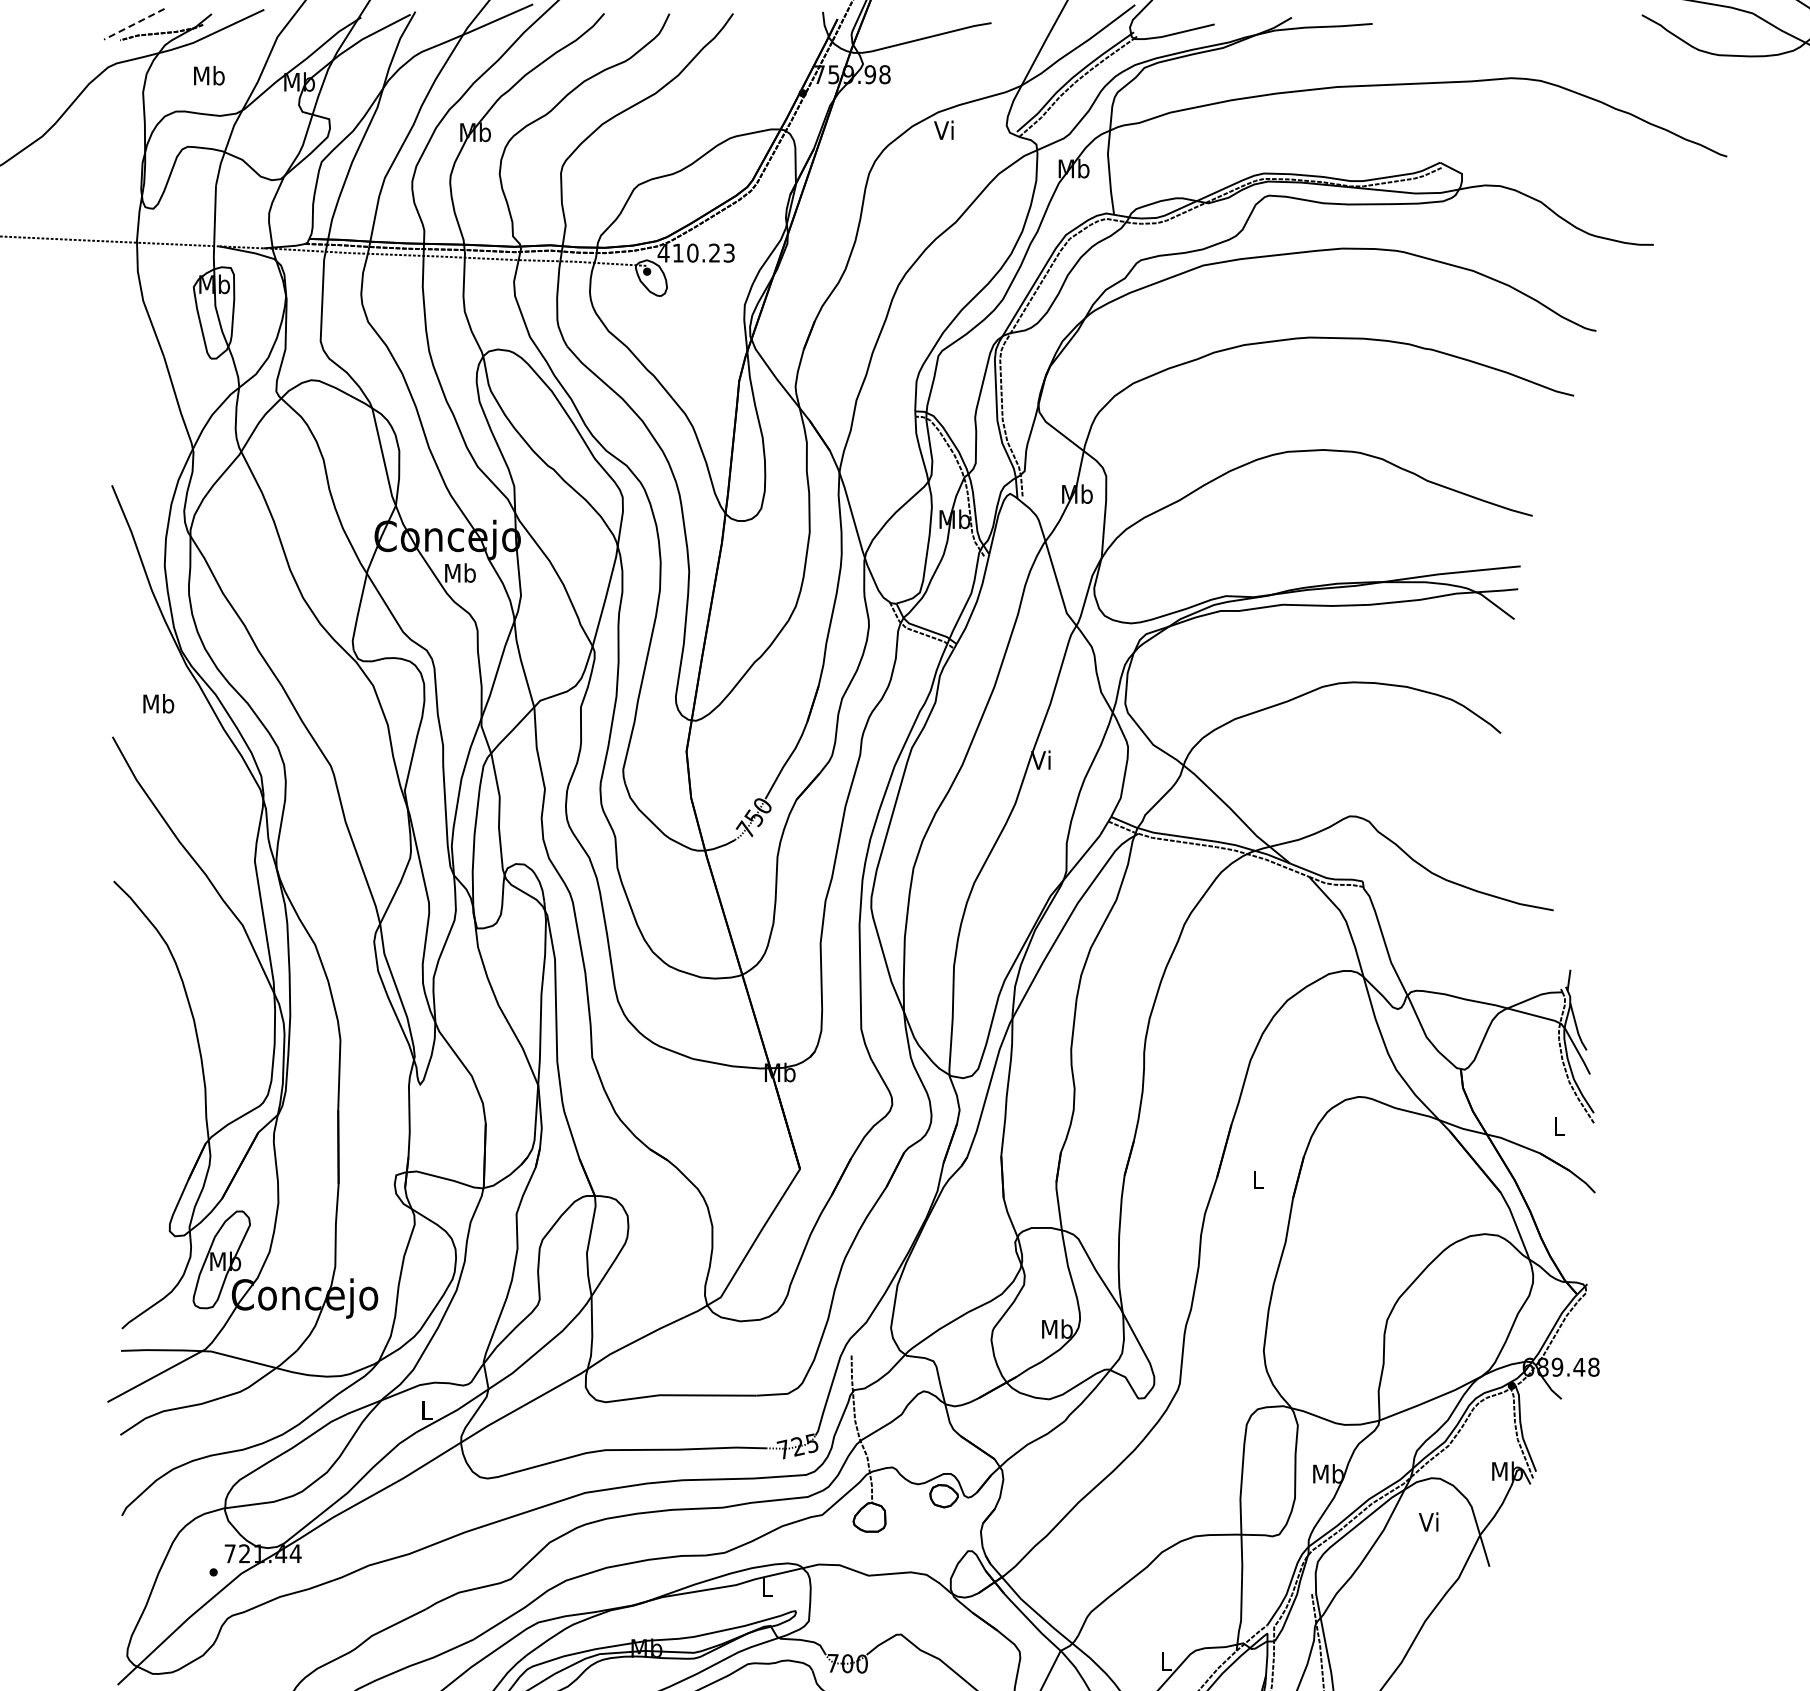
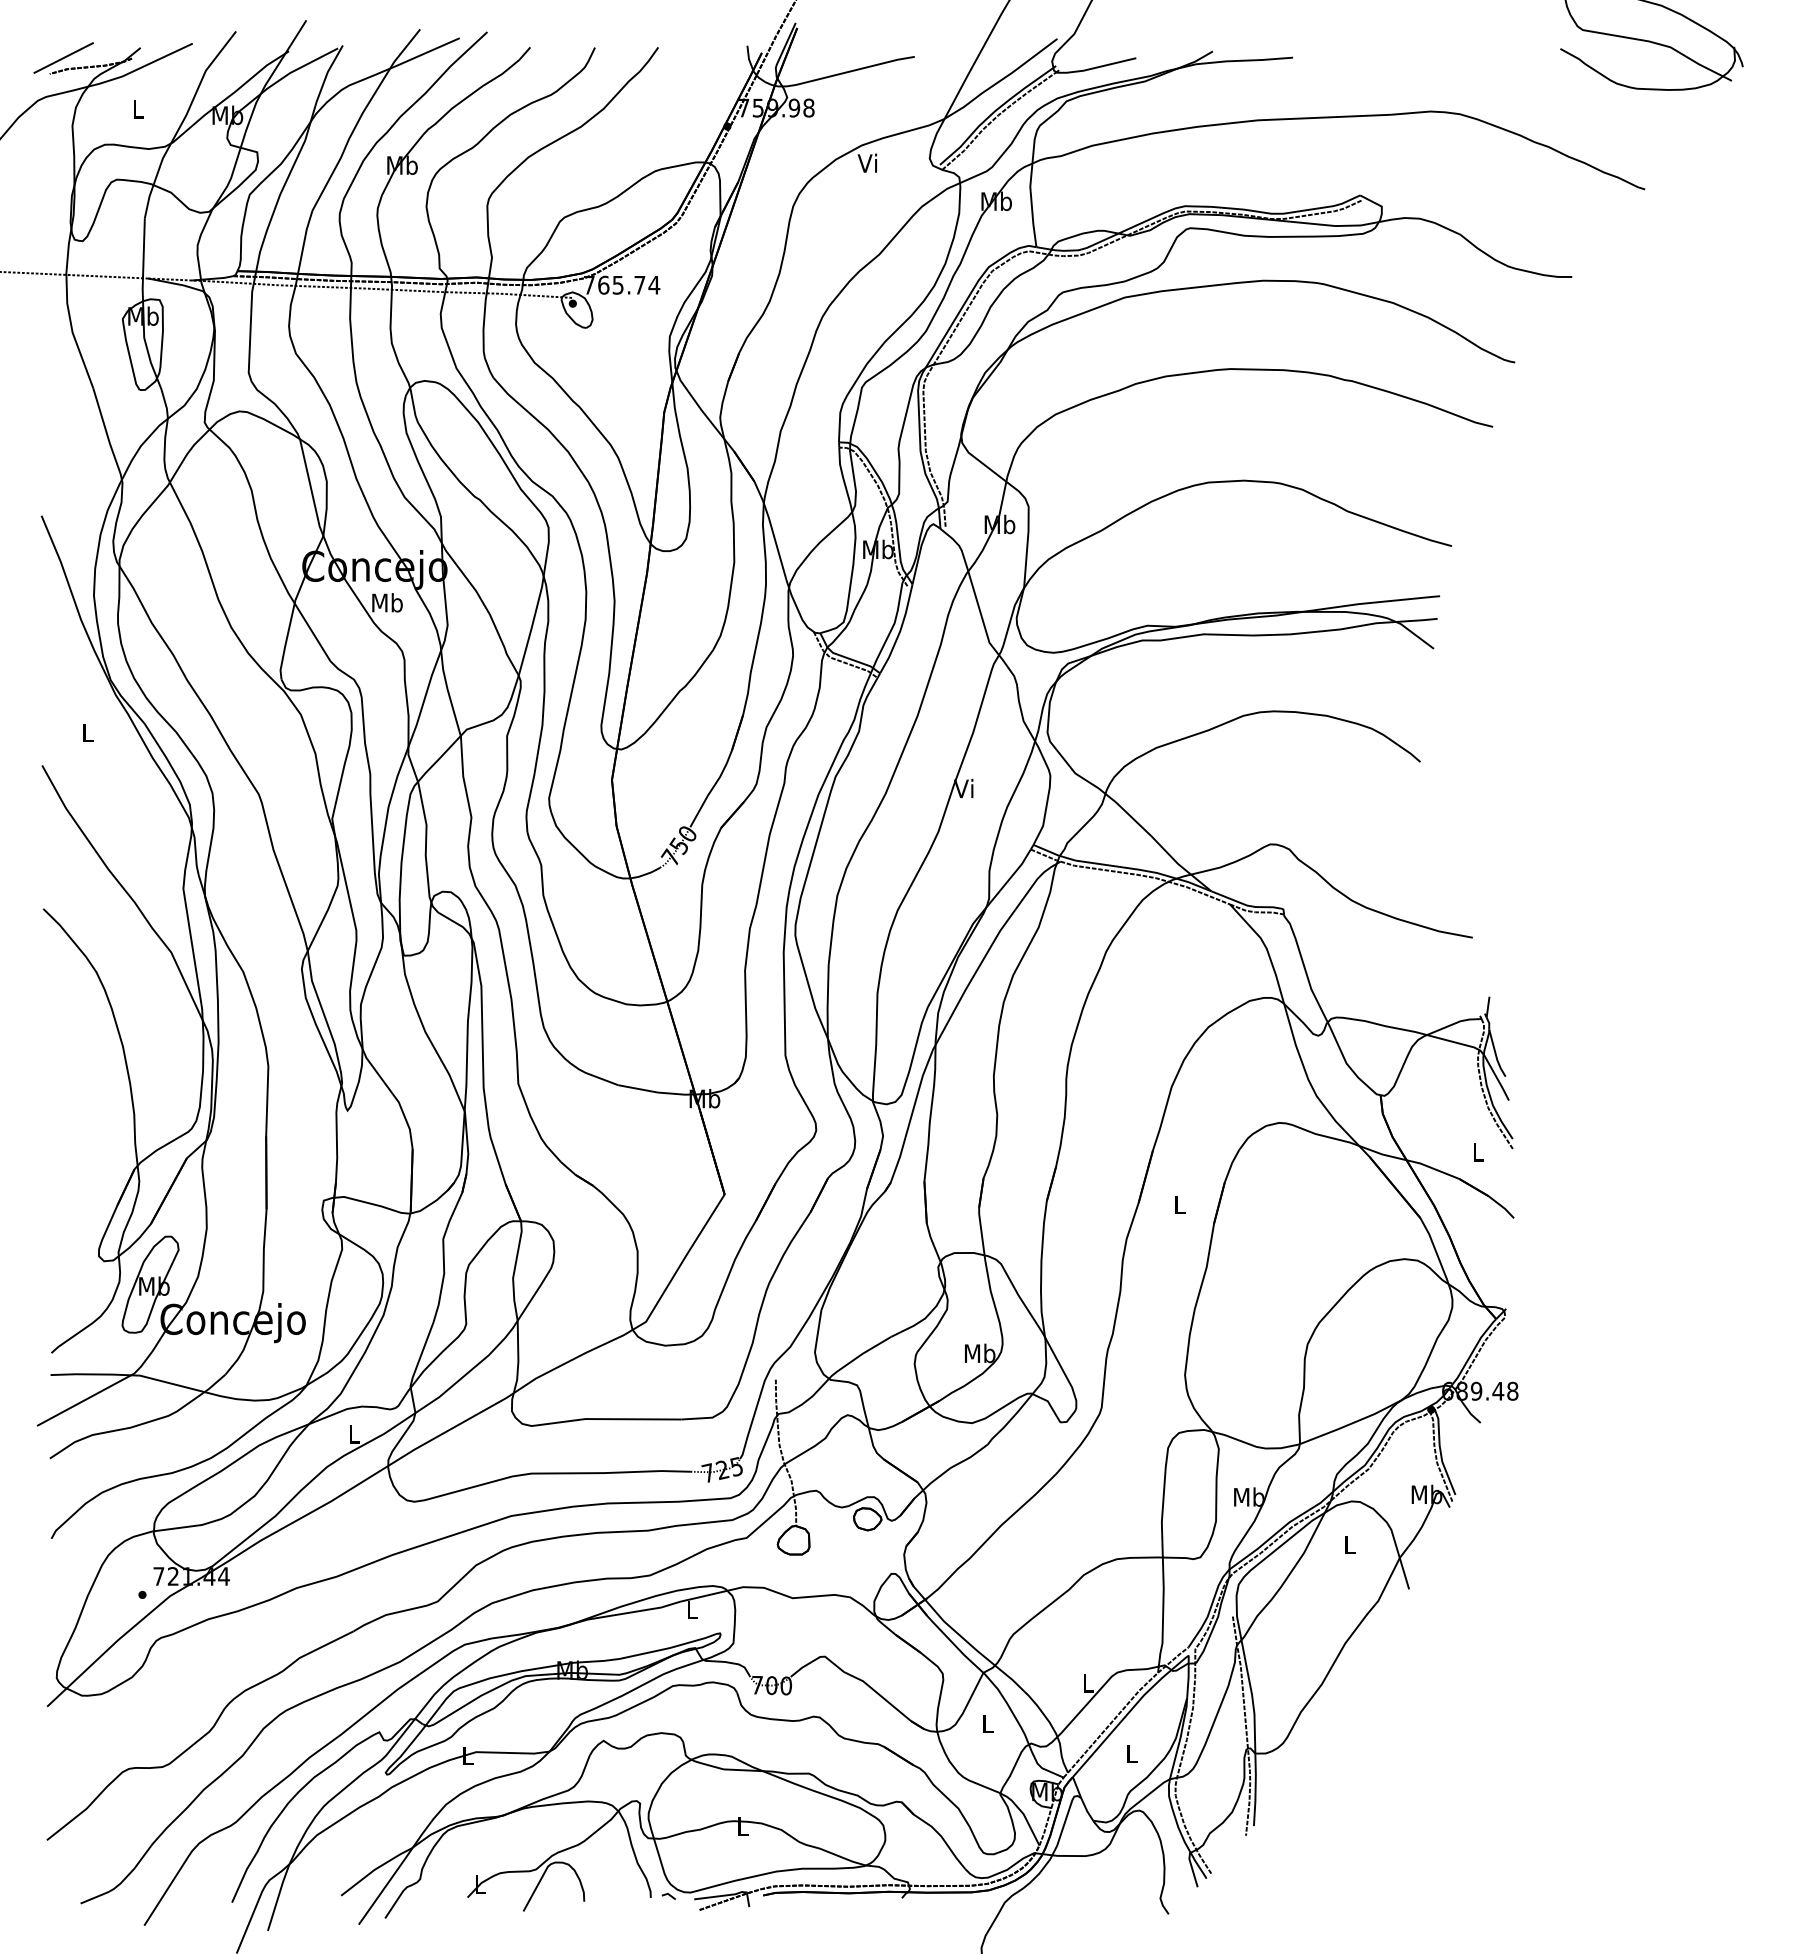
line: (134, 24) -> (63, 58), dashed -> solid
text: (209, 75) -> (138, 108), Mb -> L
text: (696, 252) -> (621, 284), 410.23 -> 765.74
text: (158, 703) -> (87, 732), Mb -> L
text: (1428, 1521) -> (1348, 1544), Vi -> L

